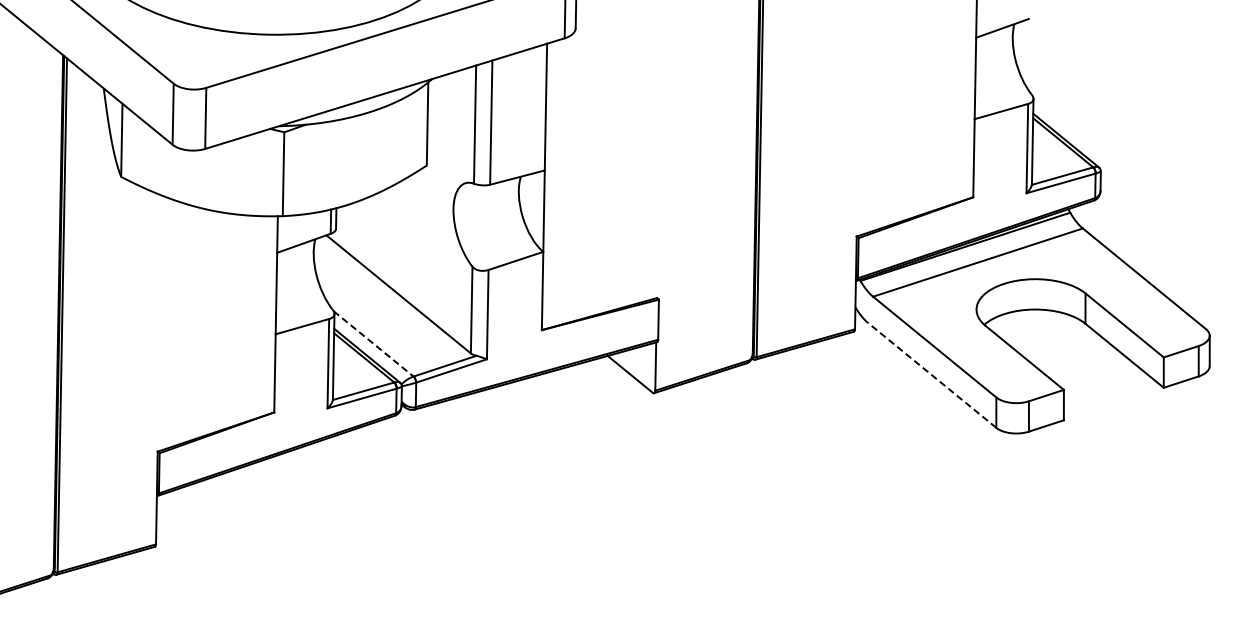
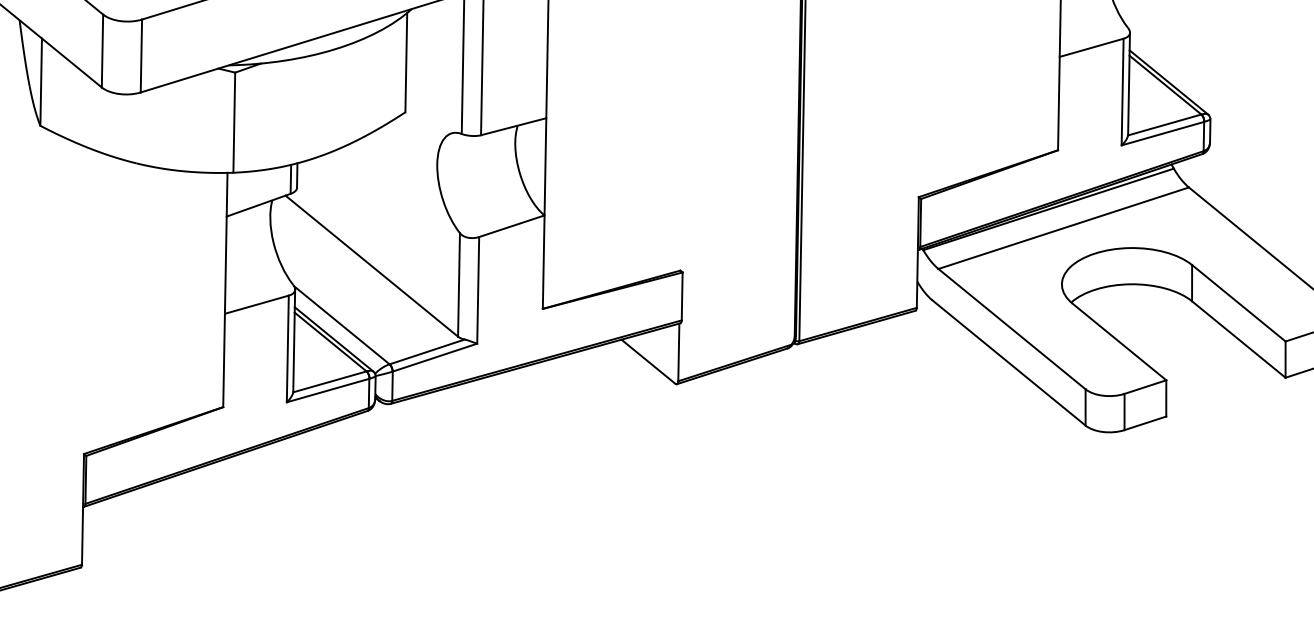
line: (373, 343) -> (341, 324), dashed -> solid
line: (932, 375) -> (1009, 363), dashed -> solid

